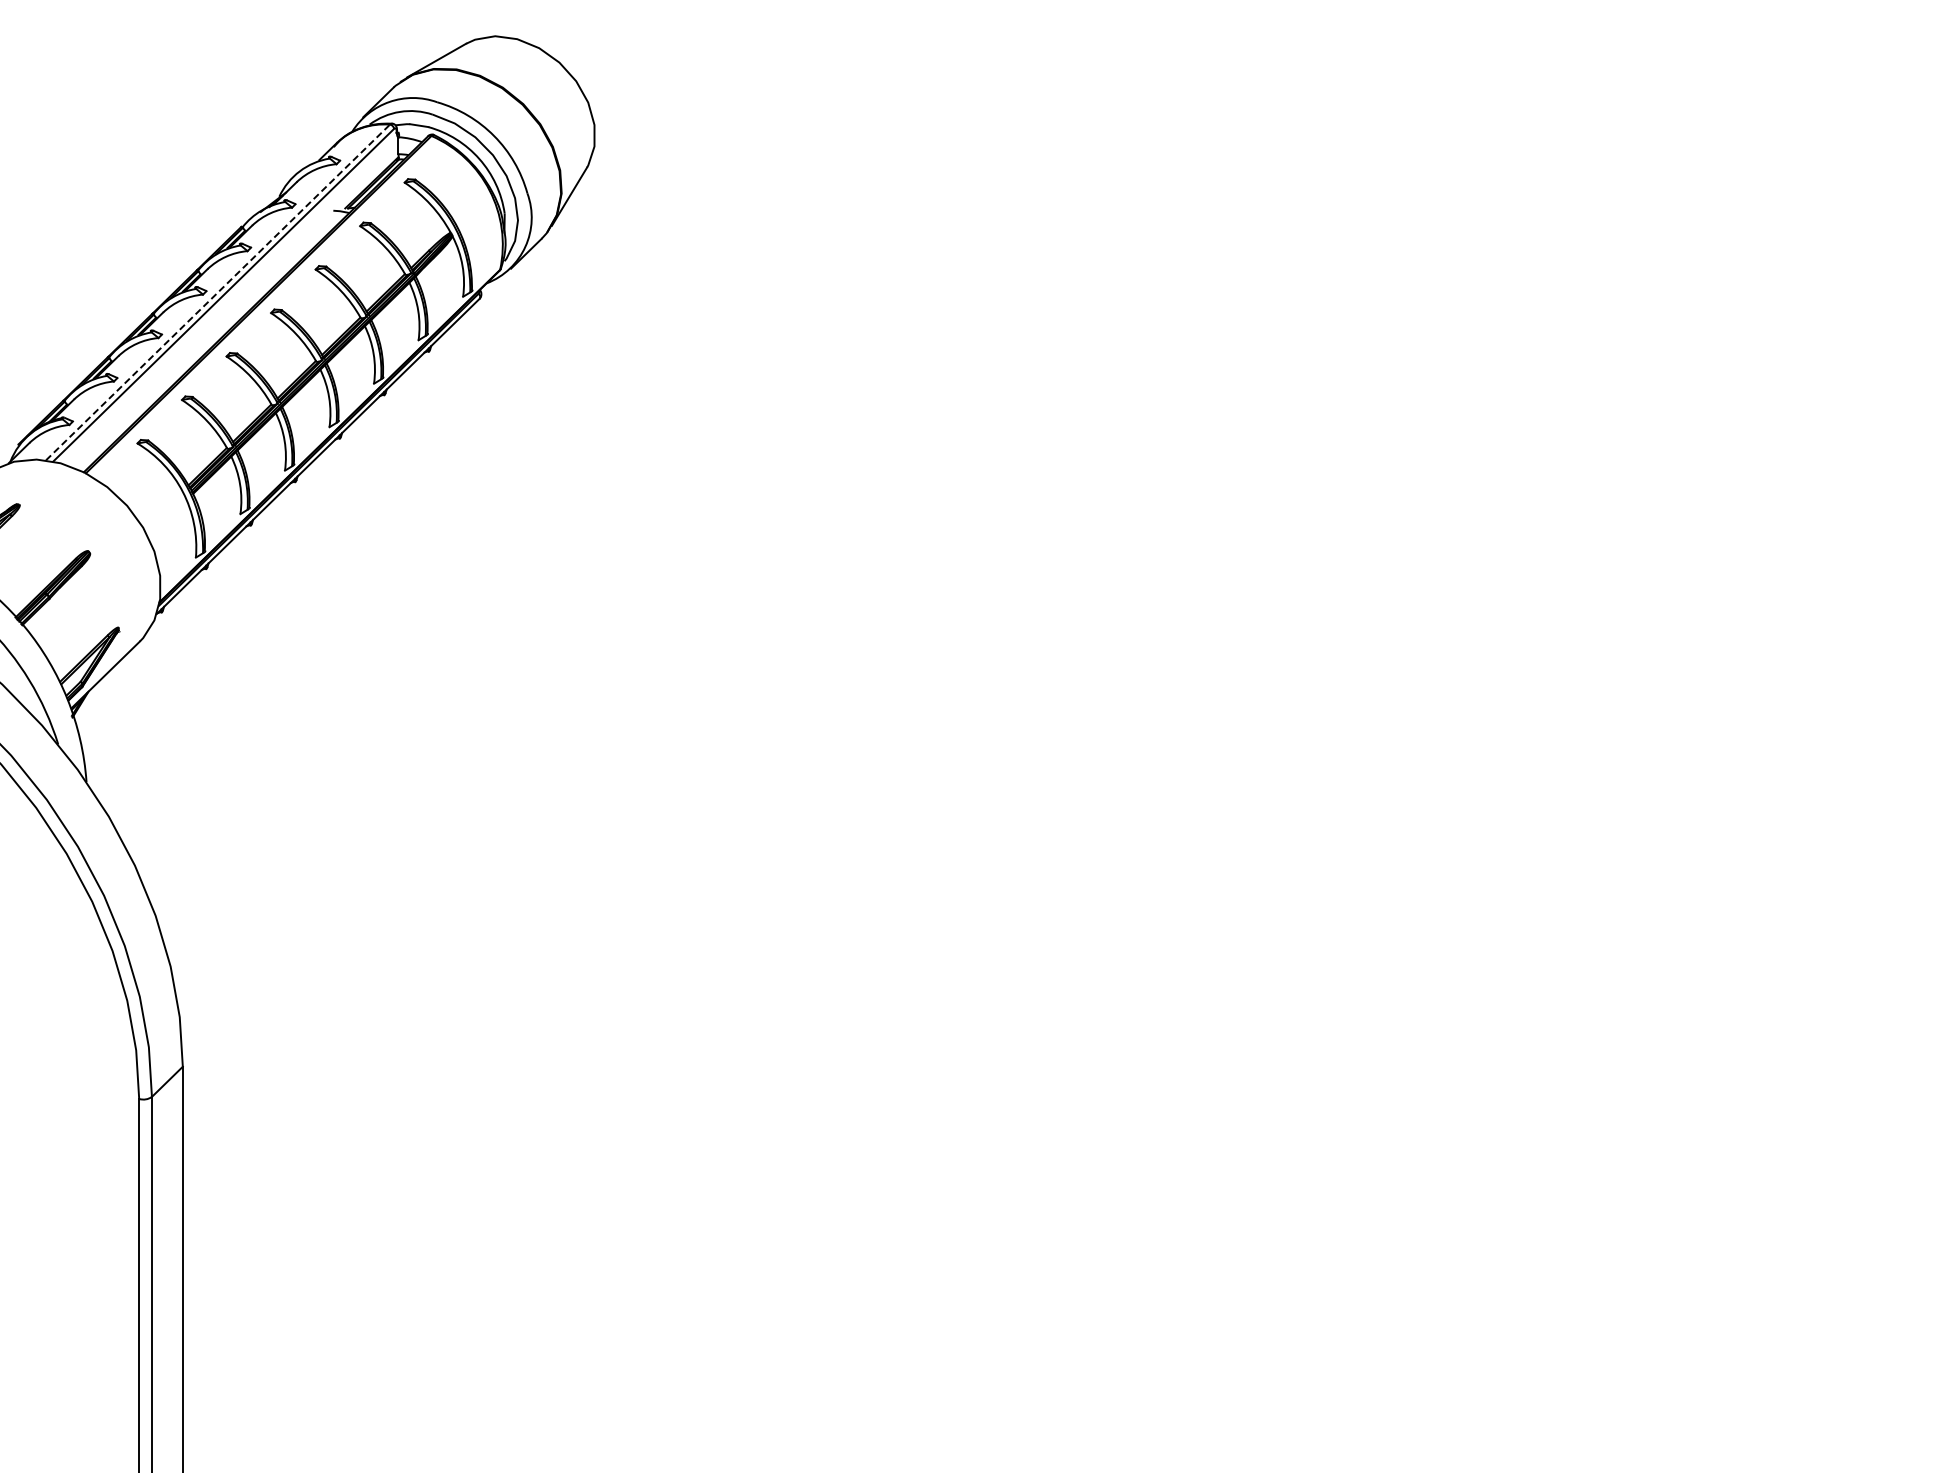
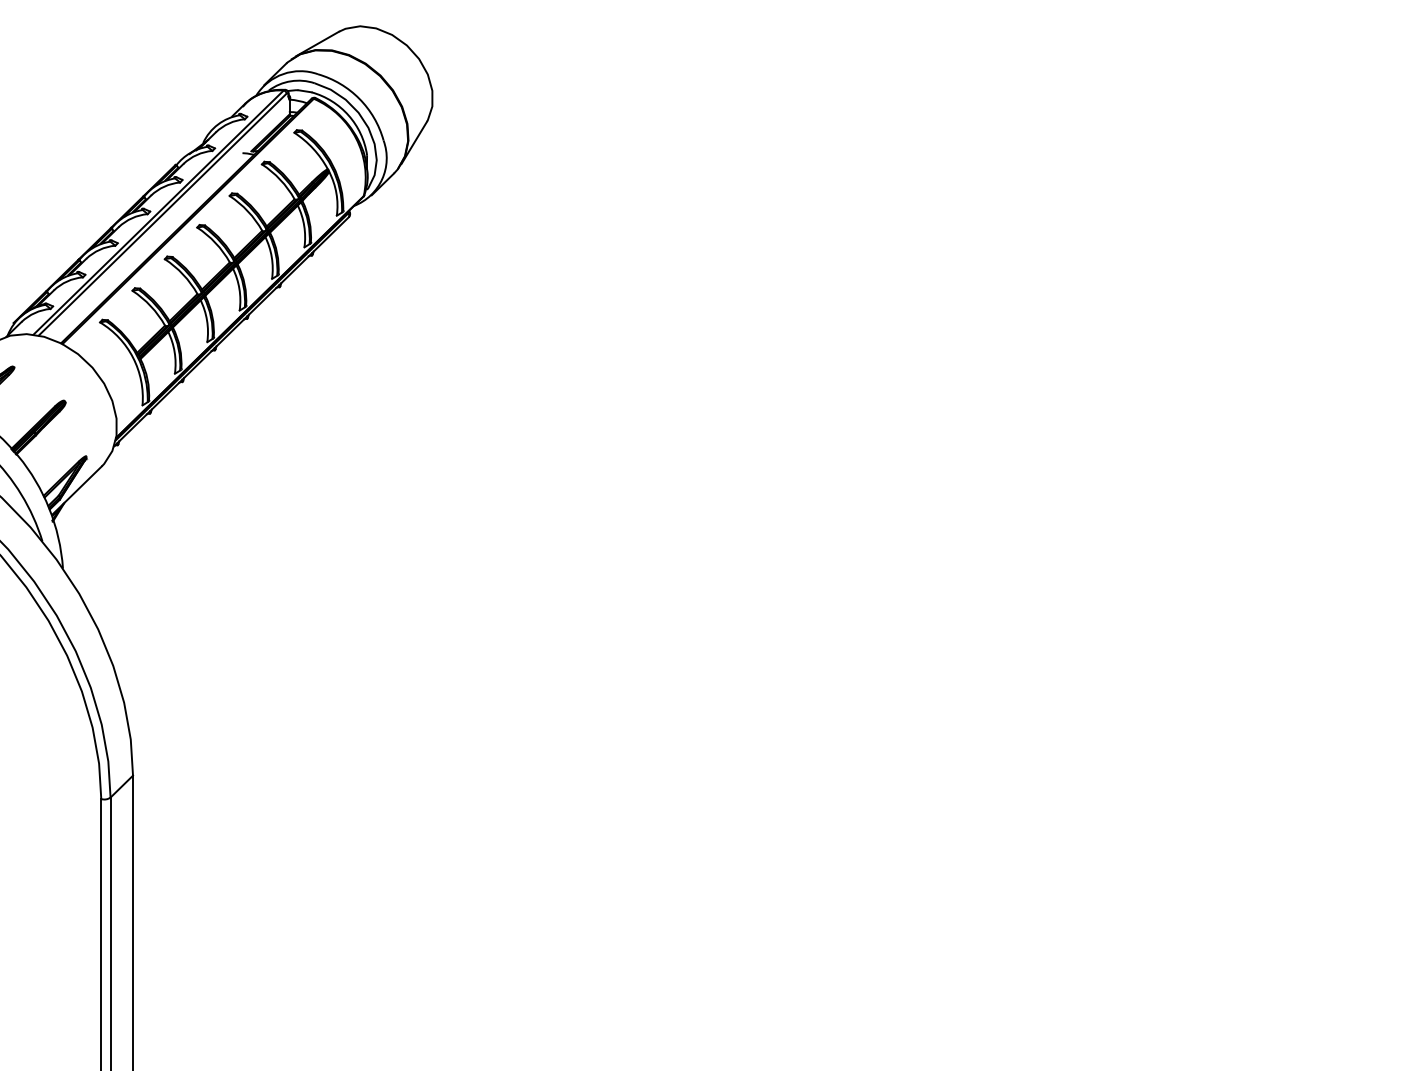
line: (218, 292) -> (158, 212), dashed -> solid

